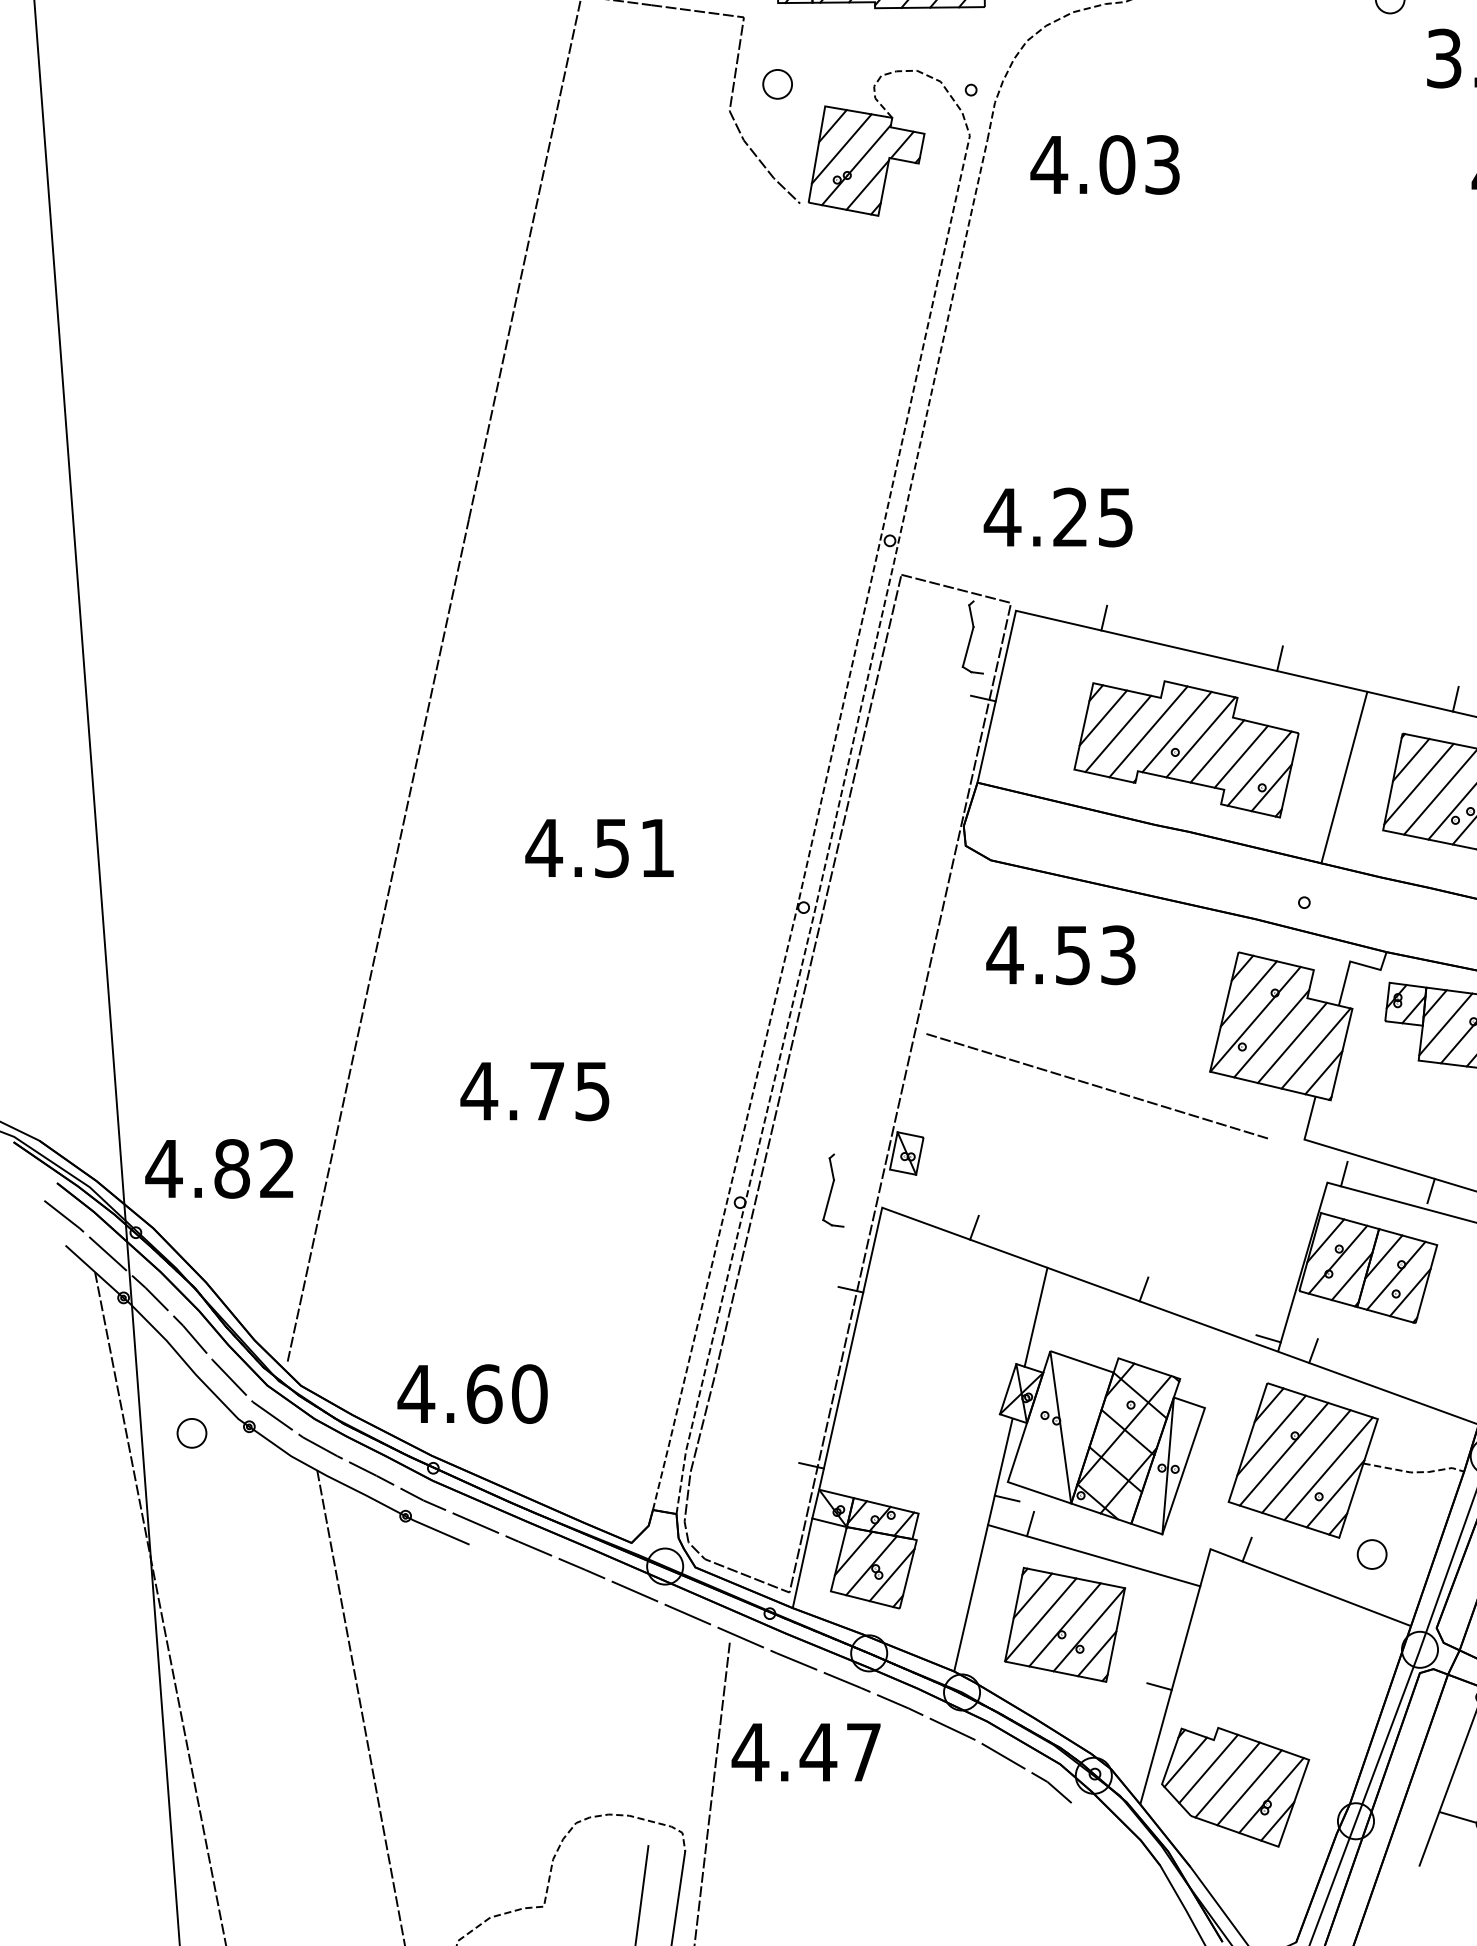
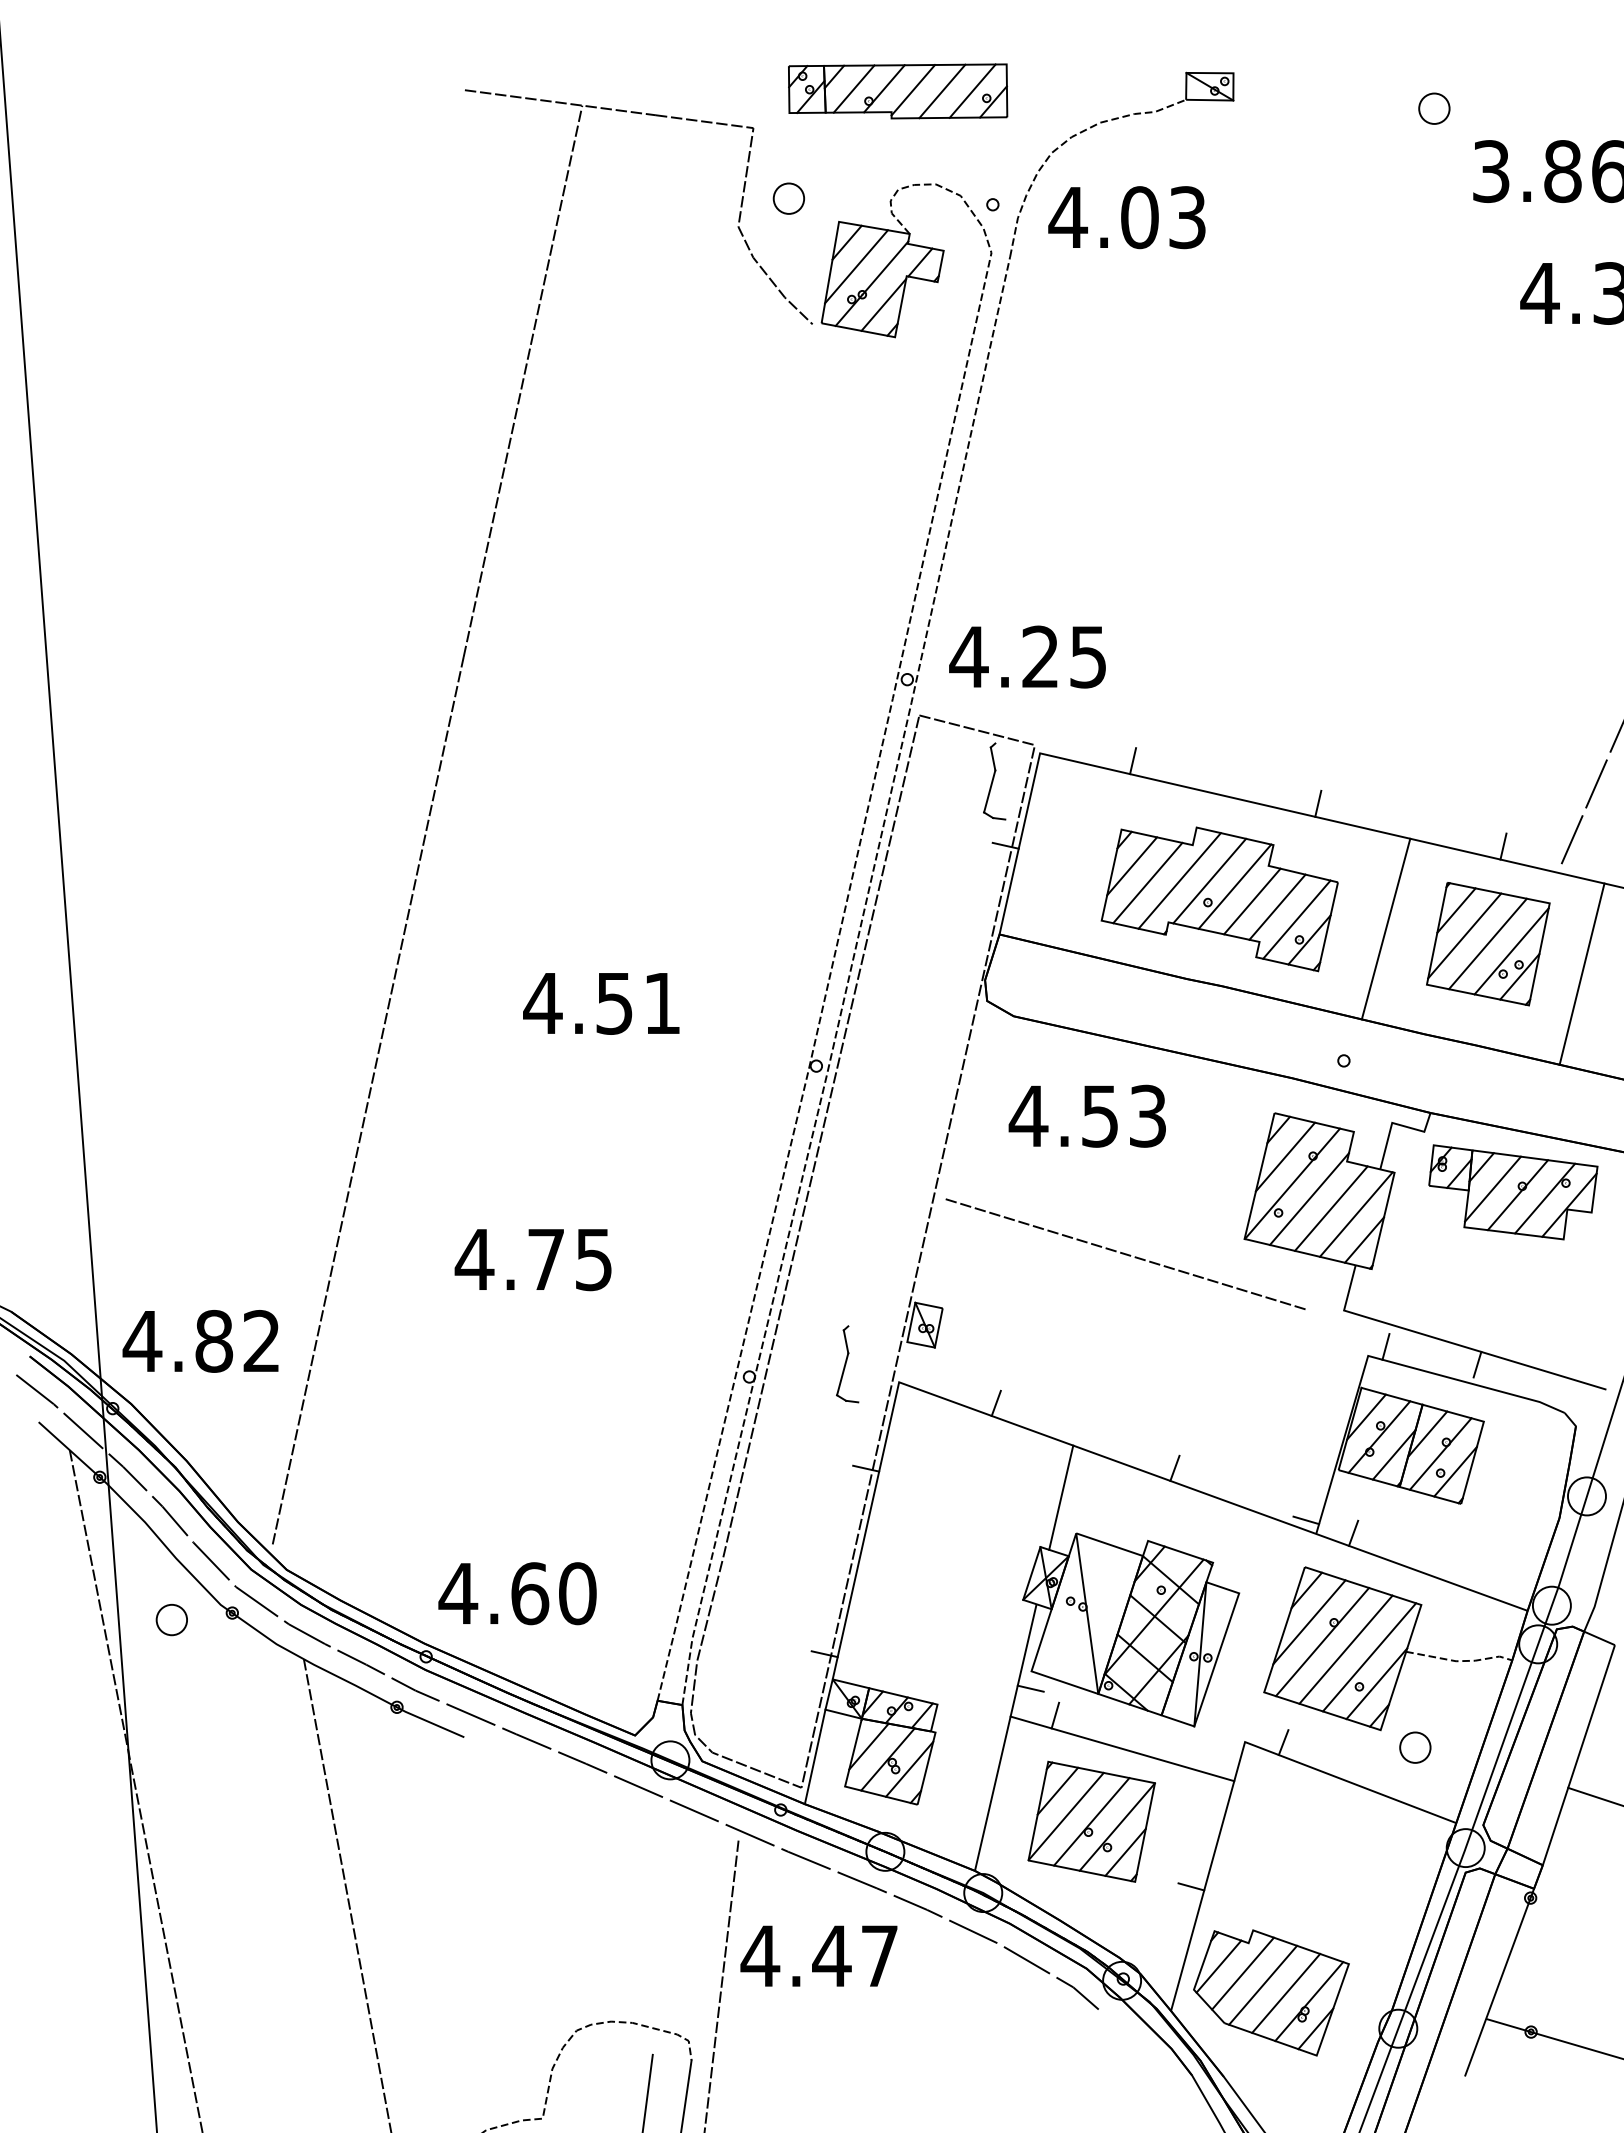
text: (1104, 164) -> (1126, 217), moved
text: (1058, 516) -> (1027, 656), moved
text: (472, 1393) -> (517, 1593), moved

